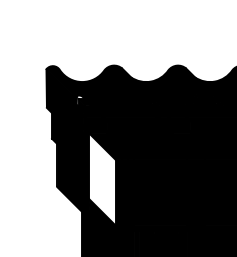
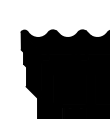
fill: (102, 178) -> (47, 82), added

